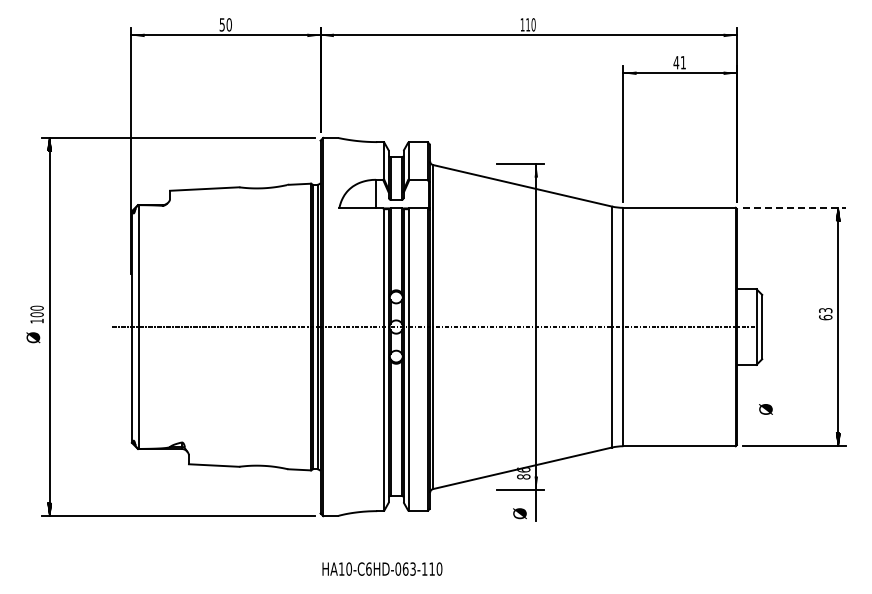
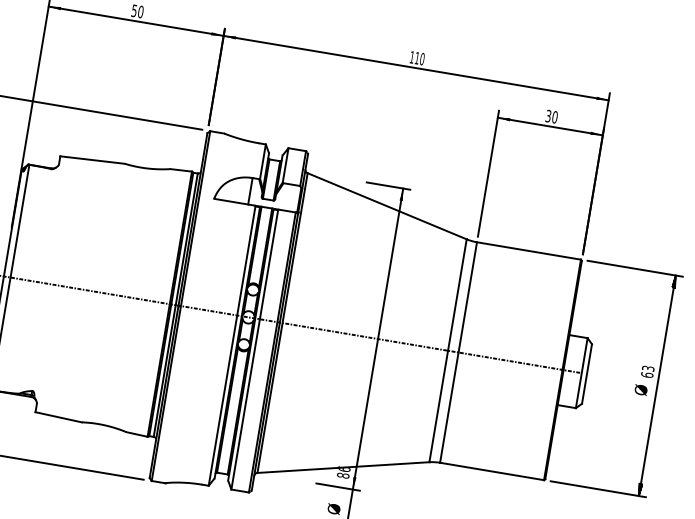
text: (679, 62) -> (551, 116), 41 -> 30
line: (794, 207) -> (635, 268), dashed -> solid
text: (765, 409) -> (640, 390), moved

